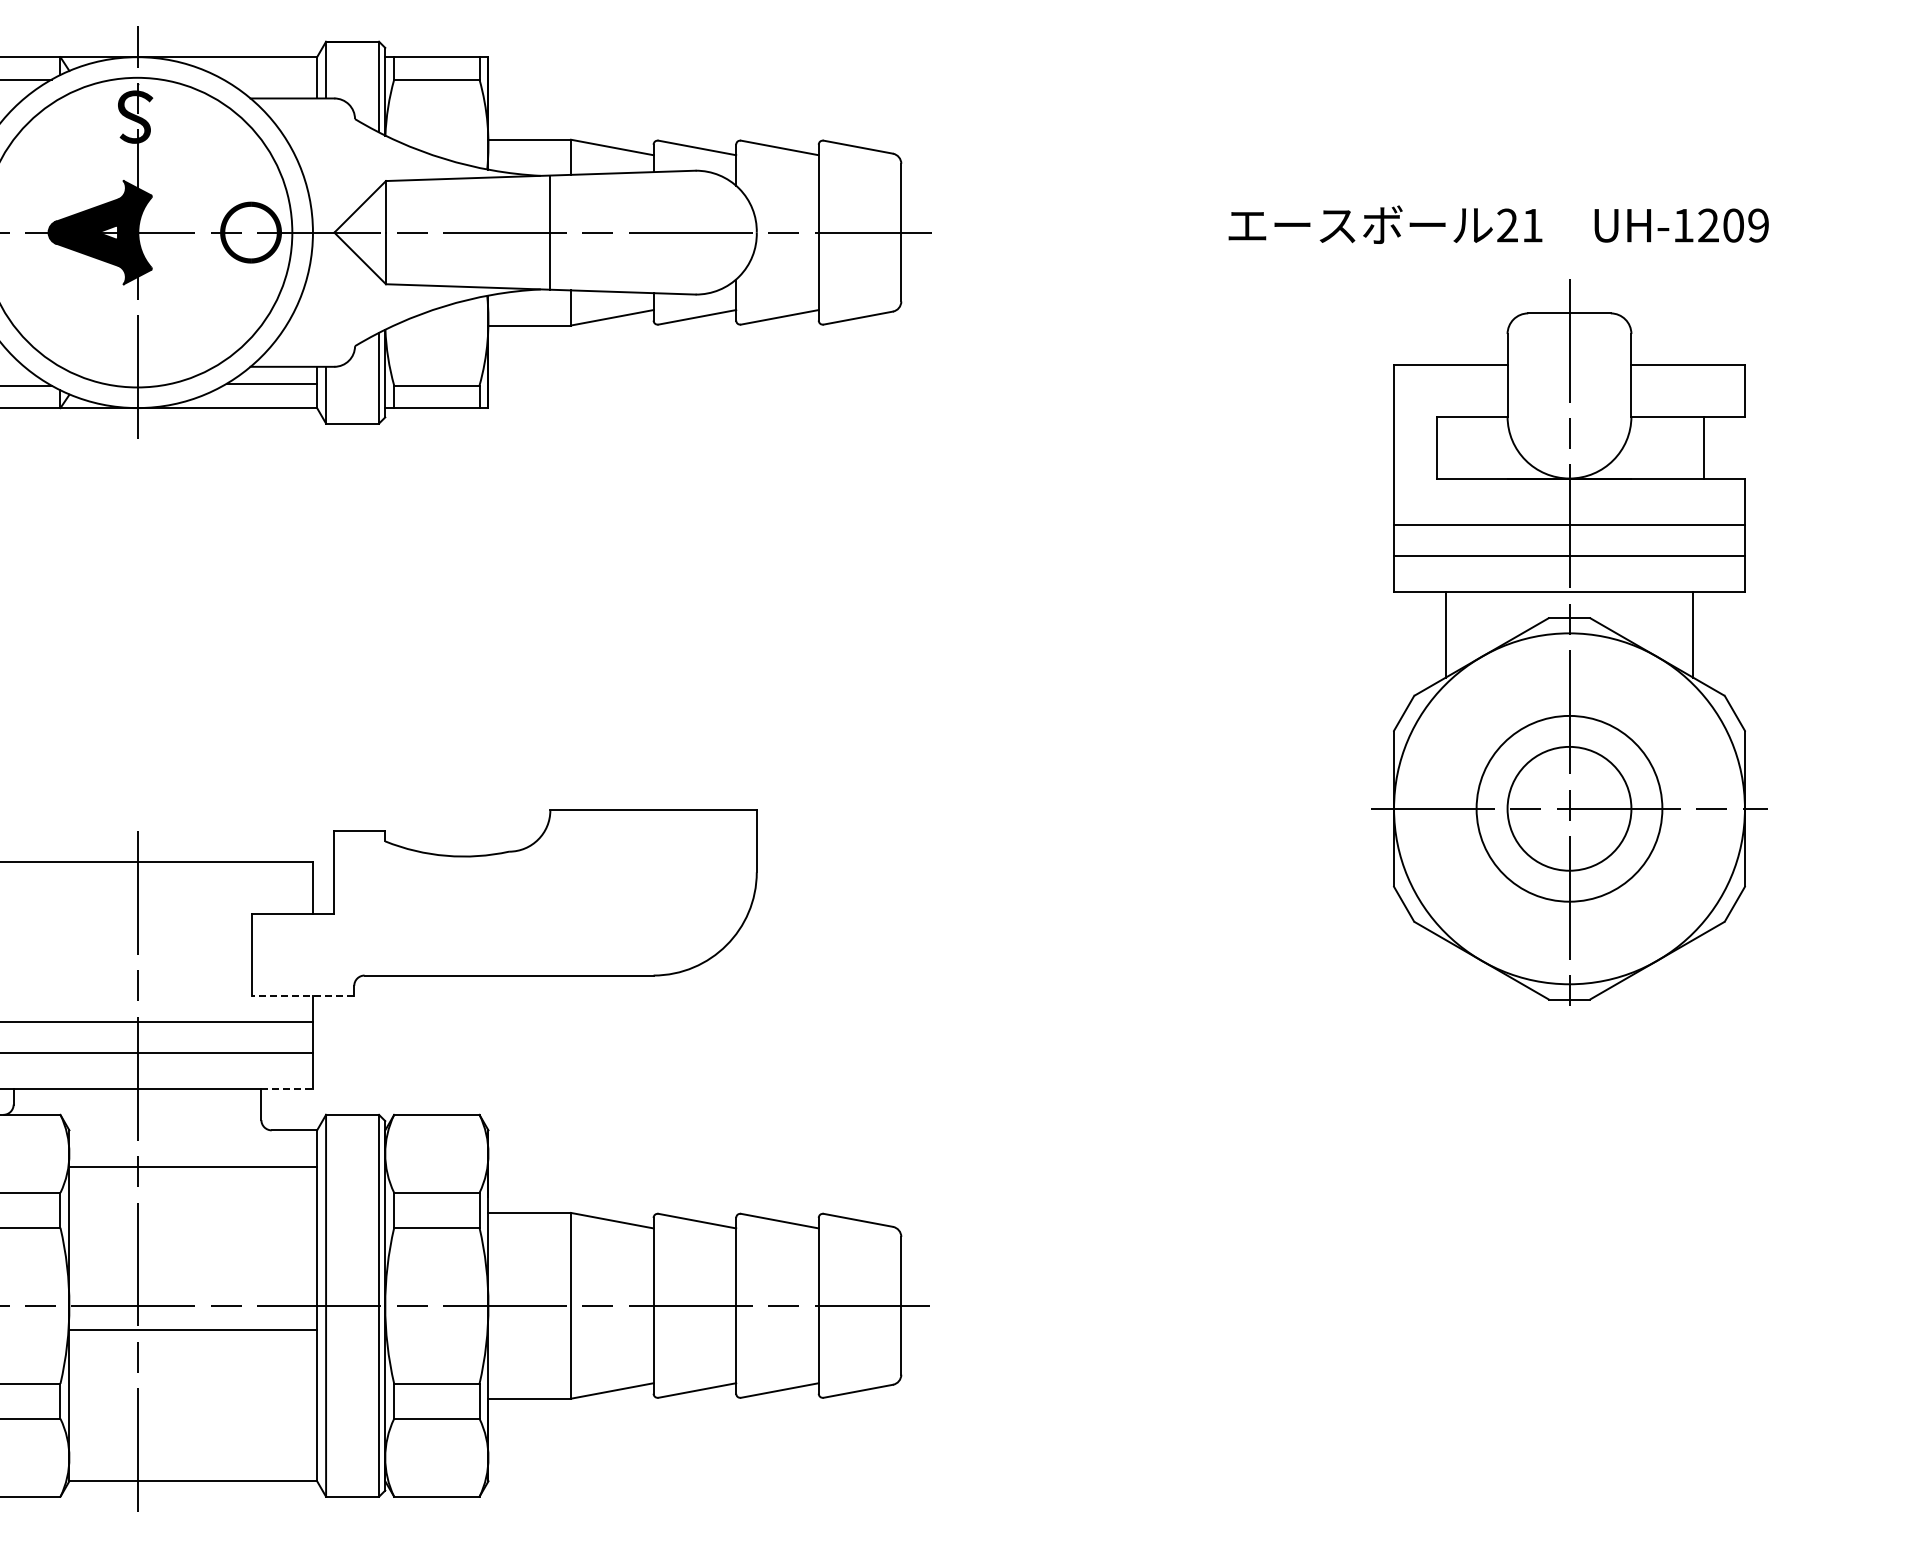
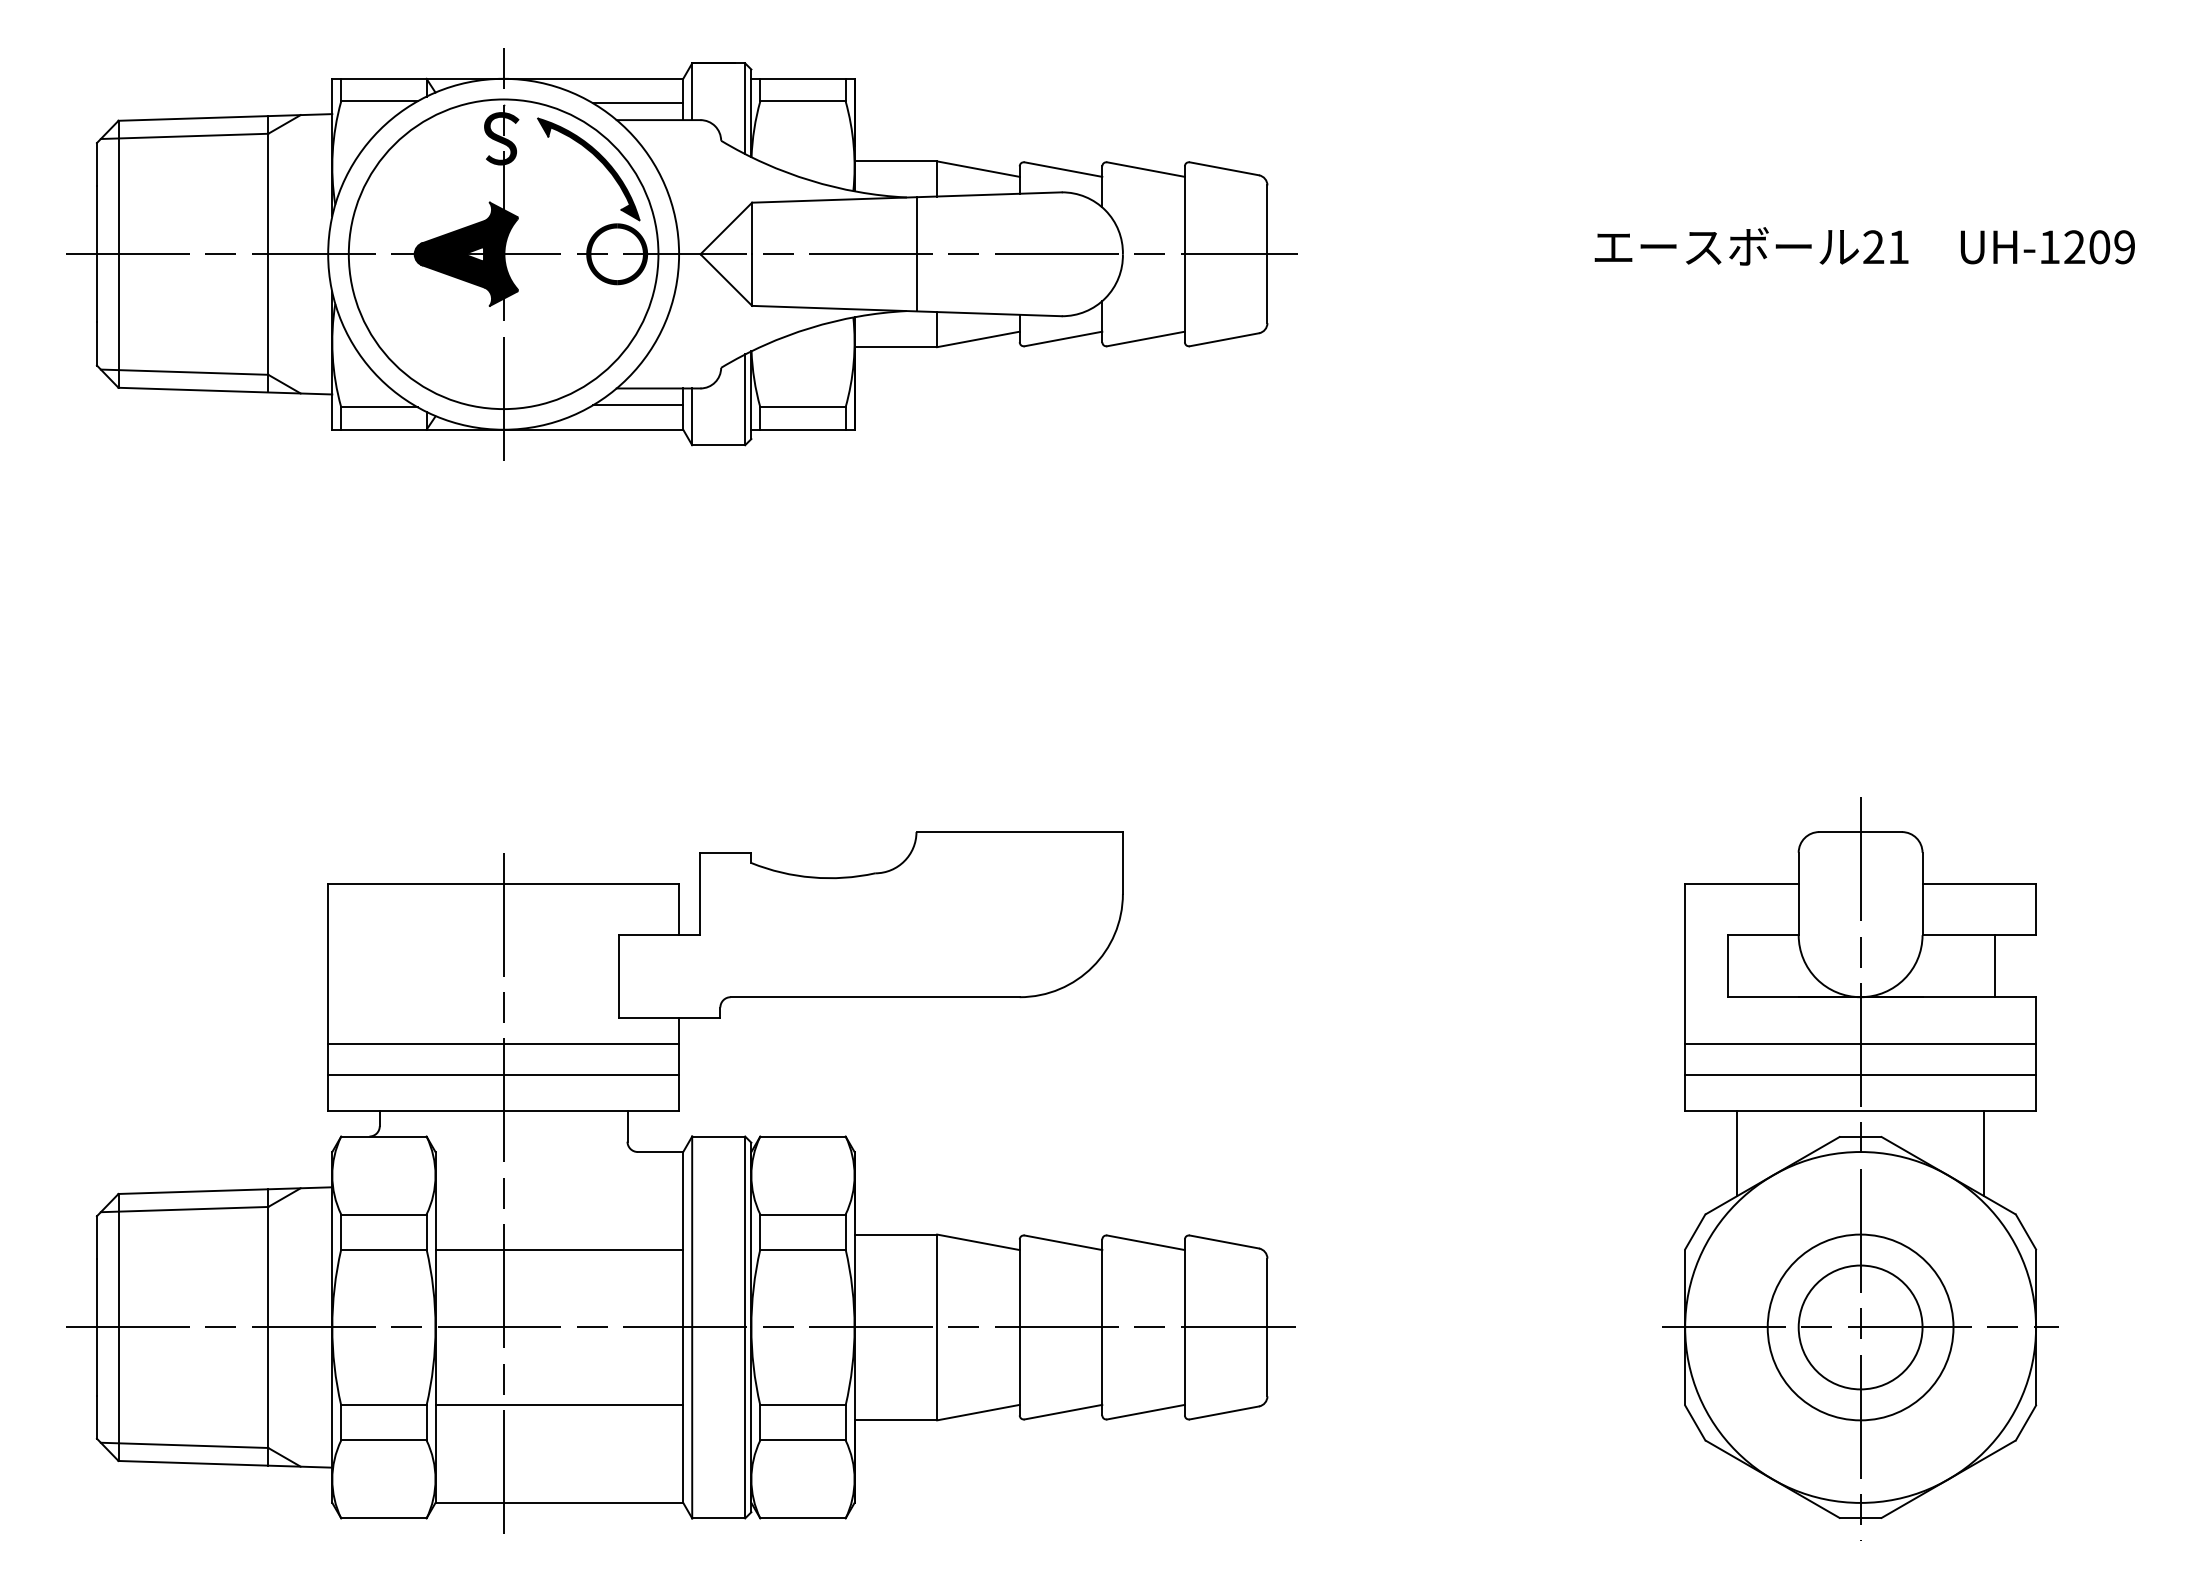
line: (272, 81) -> (638, 103), added
part: (231, 137) -> (597, 159), added
part: (1569, 649) -> (1860, 1168), moved
line: (303, 995) -> (669, 1017), dashed -> solid
line: (287, 1088) -> (653, 1110), dashed -> solid
line: (193, 1166) -> (559, 1249), moved
line: (193, 1329) -> (559, 1405), moved

